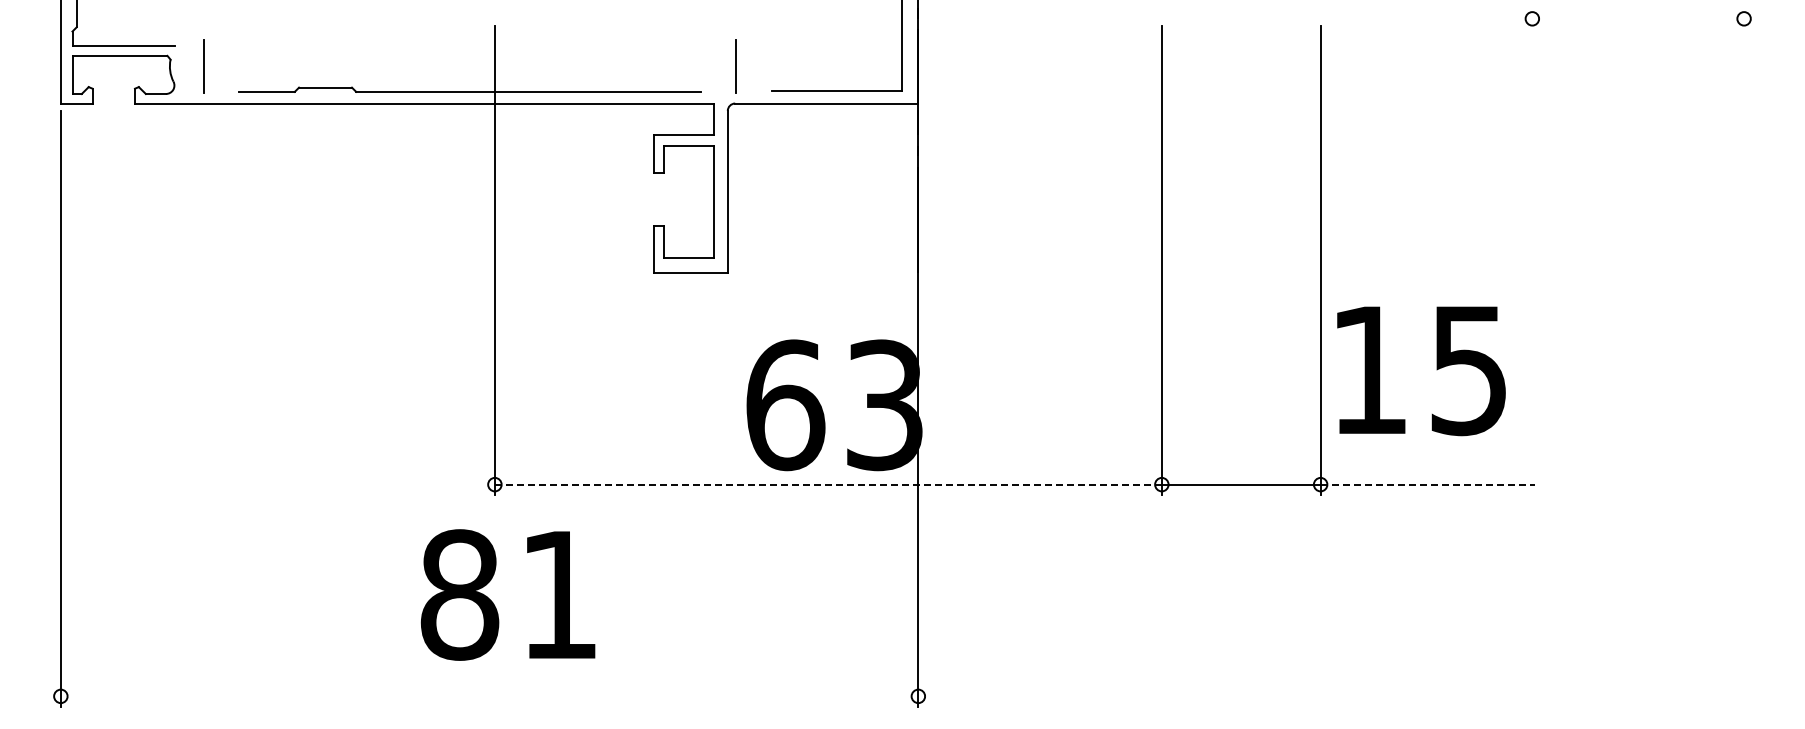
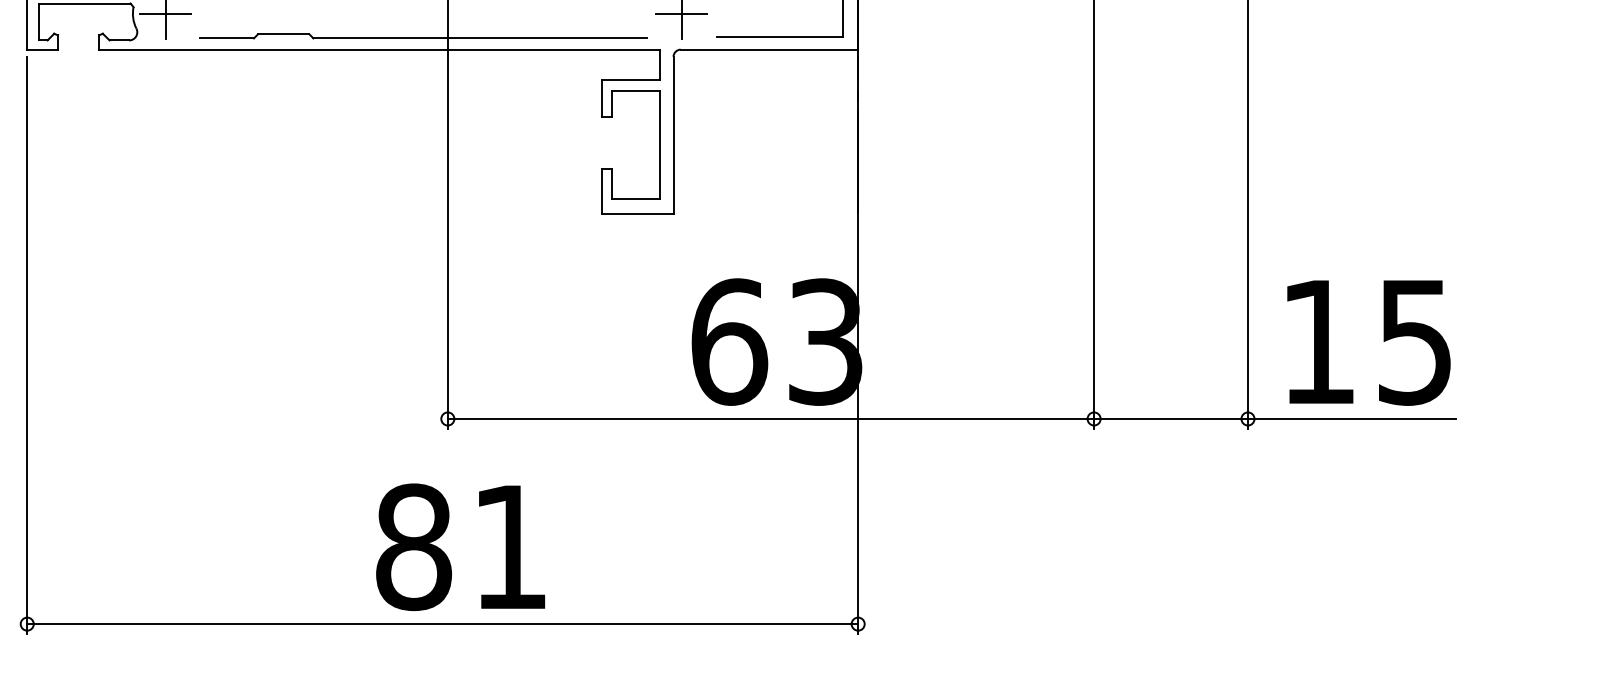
line: (203, 66) -> (165, 13), added
line: (735, 66) -> (680, 13), added
text: (1421, 371) -> (1368, 343), moved
line: (827, 484) -> (770, 418), dashed -> solid
line: (1428, 484) -> (1352, 418), dashed -> solid
text: (507, 594) -> (460, 546), moved
line: (489, 696) -> (442, 624), added

